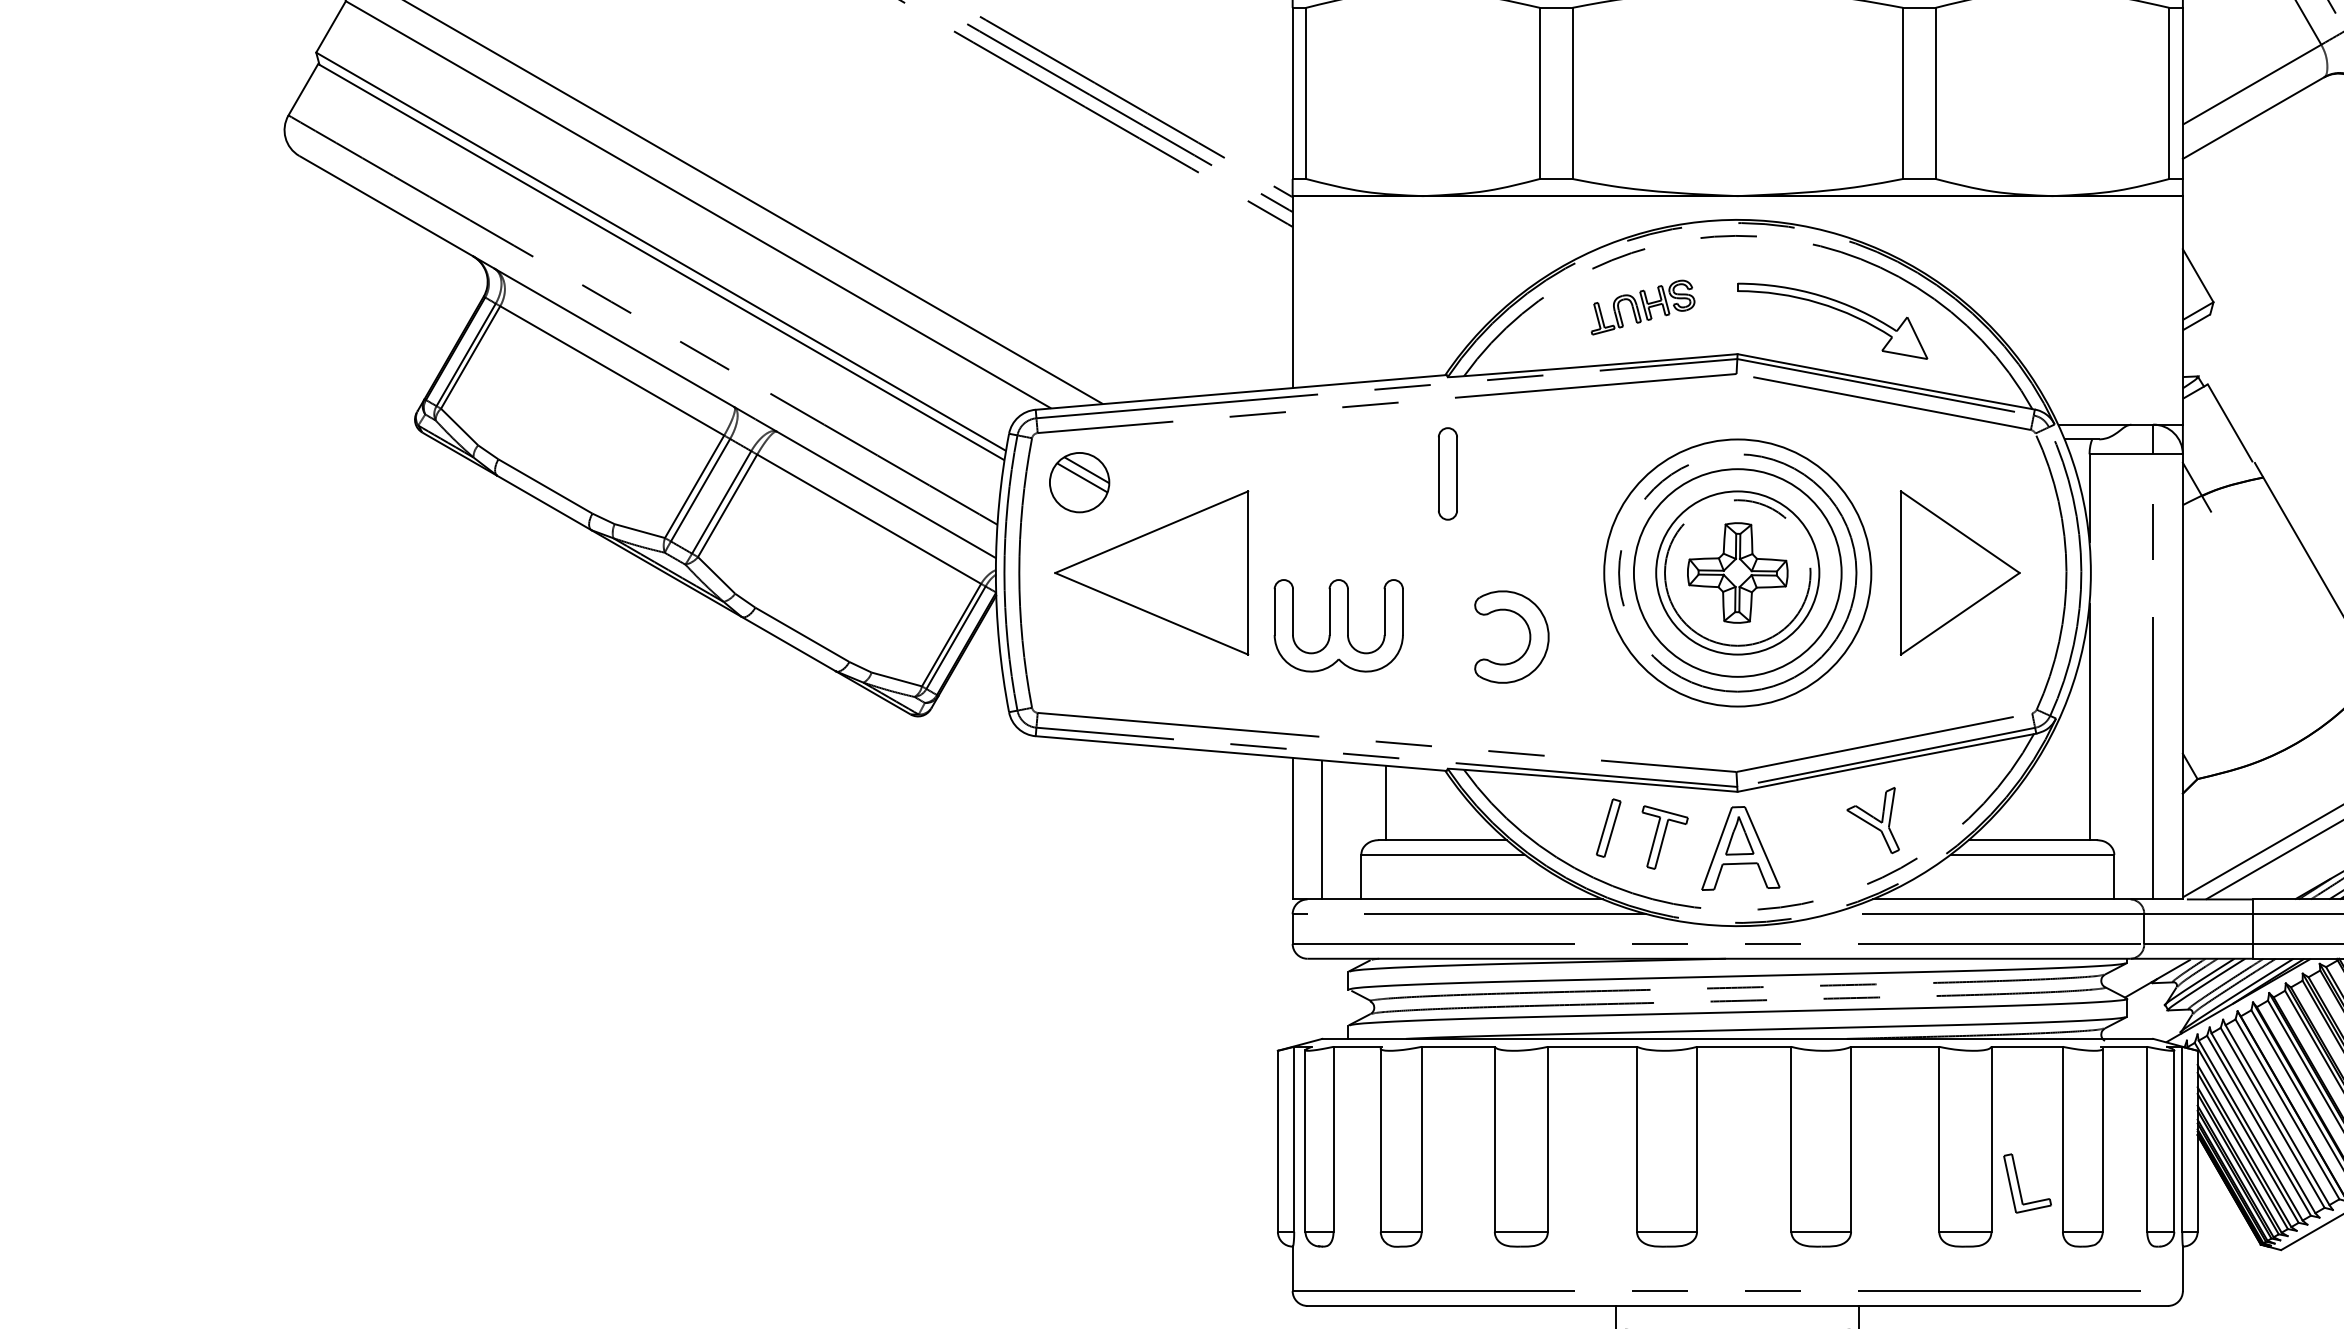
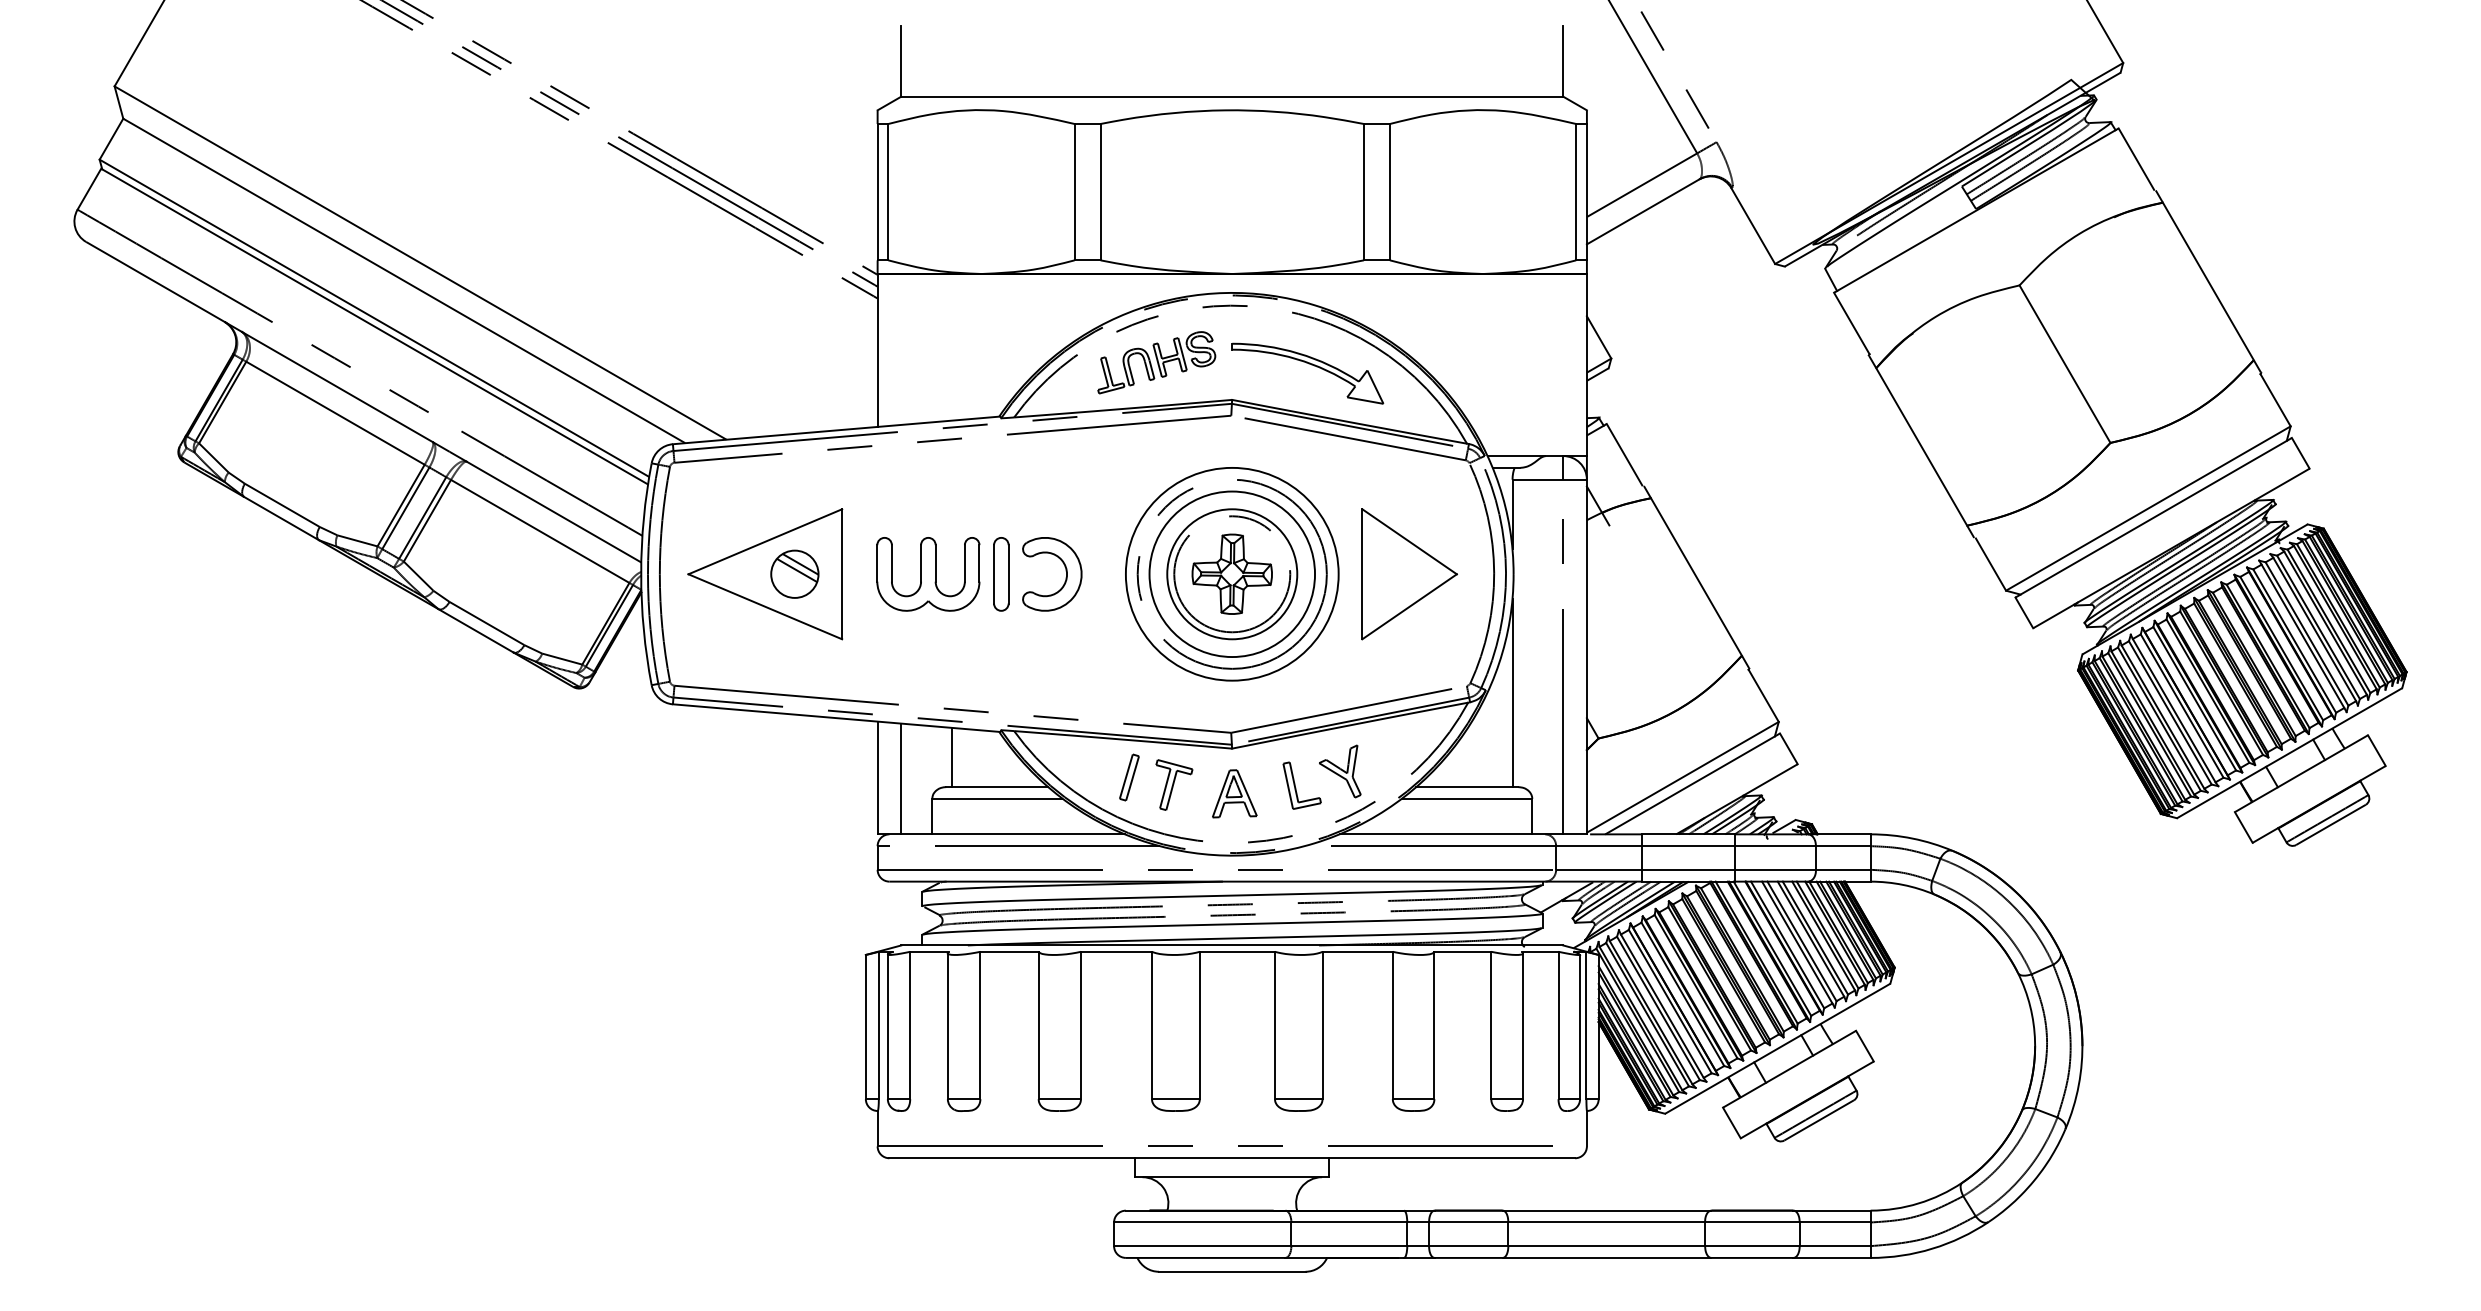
part: (1642, 307) -> (1156, 362), size x1.43
part: (1448, 474) -> (1001, 574), moved
part: (1079, 481) -> (794, 573), moved
part: (1338, 625) -> (928, 574), moved
part: (1528, 633) -> (1065, 571), moved
part: (1740, 848) -> (1234, 793), size x0.71
part: (2026, 1183) -> (1301, 785), moved

